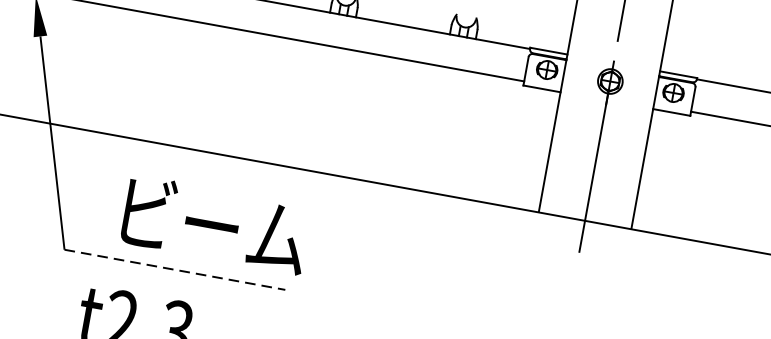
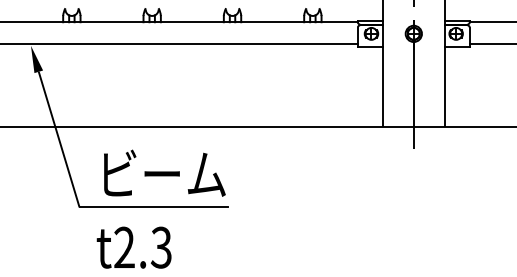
text: (215, 223) -> (164, 172), moved
line: (174, 269) -> (153, 207), dashed -> solid

